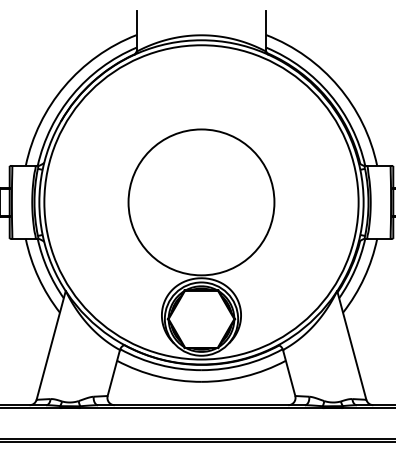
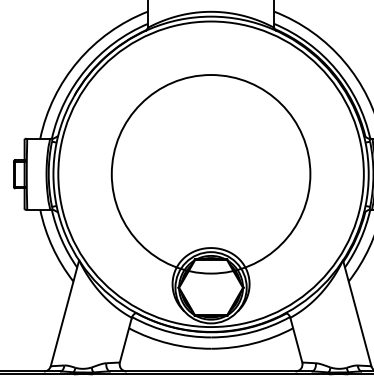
circle: (201, 202) -> (211, 174), size x1.4

